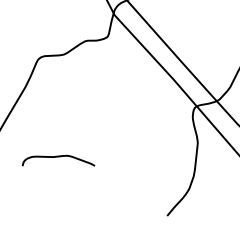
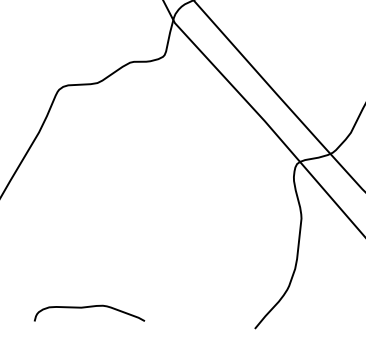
curve: (58, 157) -> (89, 308), moved

